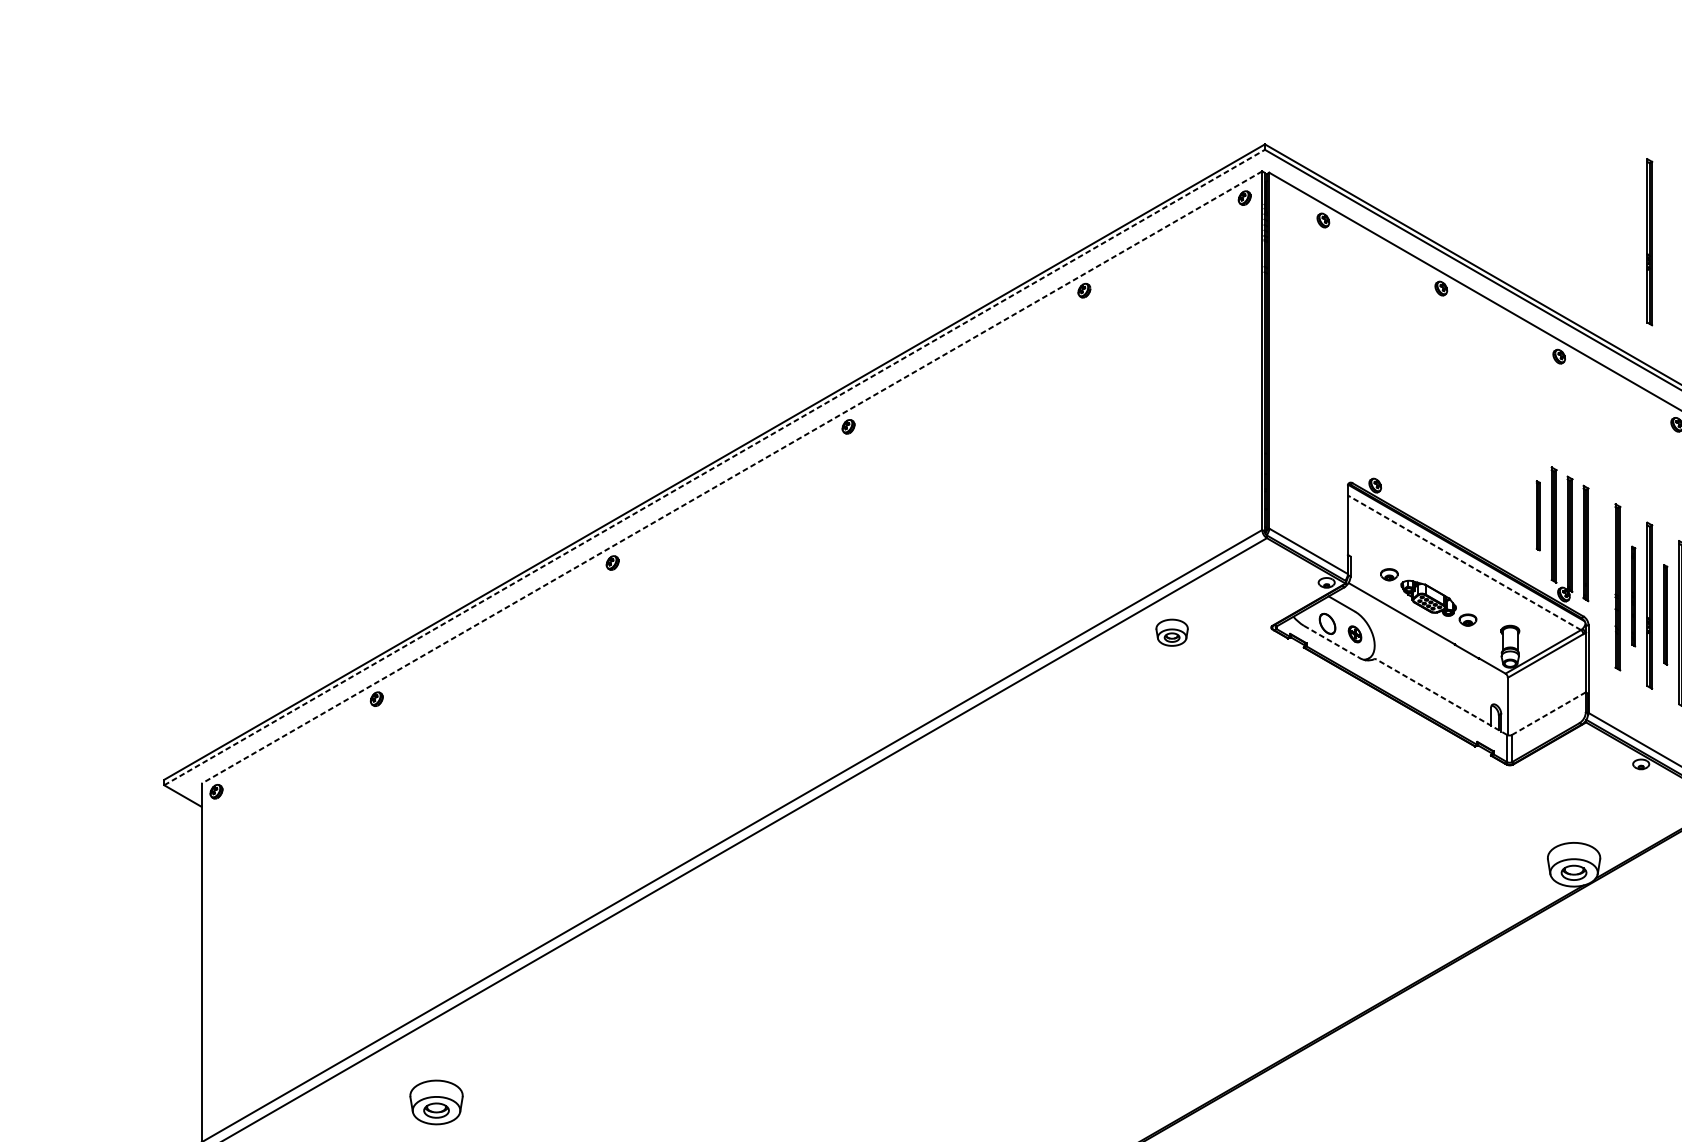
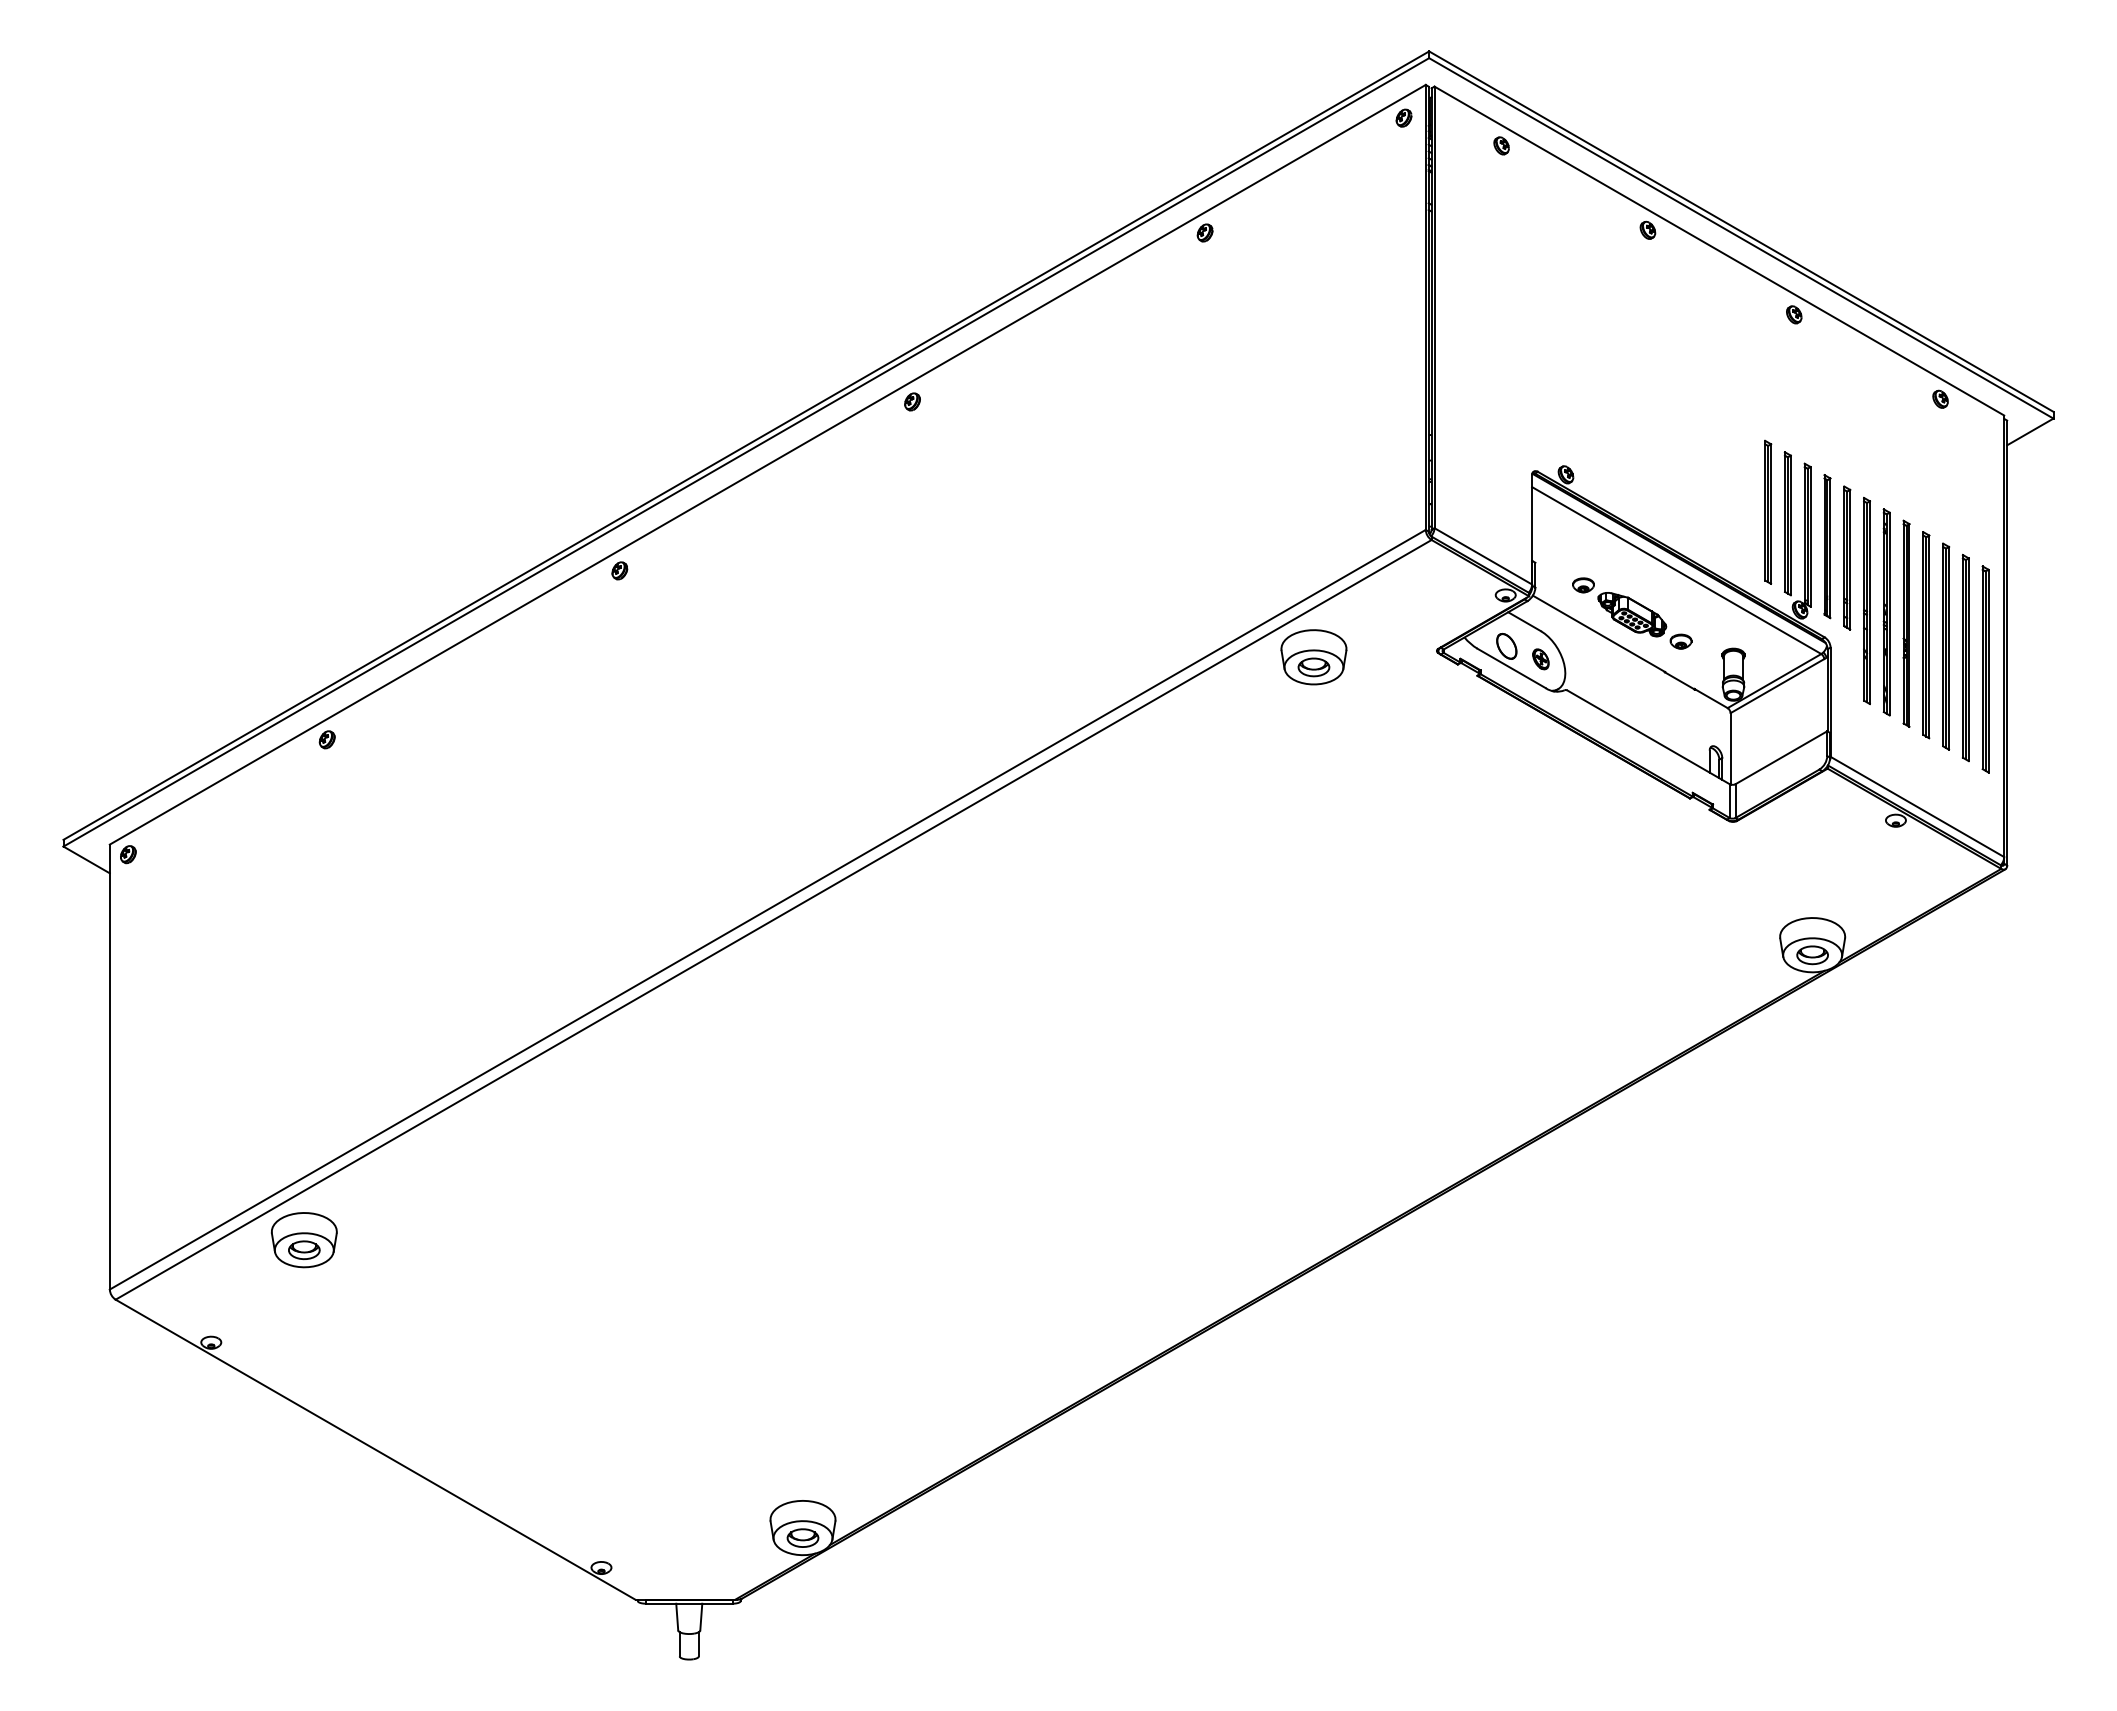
part: (1649, 241) -> (1906, 172), removed
line: (714, 467) -> (746, 452), dashed -> solid
line: (731, 477) -> (767, 464), dashed -> solid
part: (1538, 515) -> (1768, 511), size x1.67
part: (1602, 552) -> (1847, 557), added
line: (1464, 562) -> (1676, 570), dashed -> solid
part: (1633, 596) -> (1886, 612), size x1.67
part: (1665, 615) -> (1926, 635), size x1.67
part: (1171, 632) -> (1313, 657), size x1.67
line: (1332, 641) -> (1512, 668), dashed -> solid
line: (1441, 697) -> (1648, 737), dashed -> solid
line: (1548, 713) -> (1781, 757), dashed -> solid
part: (436, 1102) -> (304, 1240), moved

